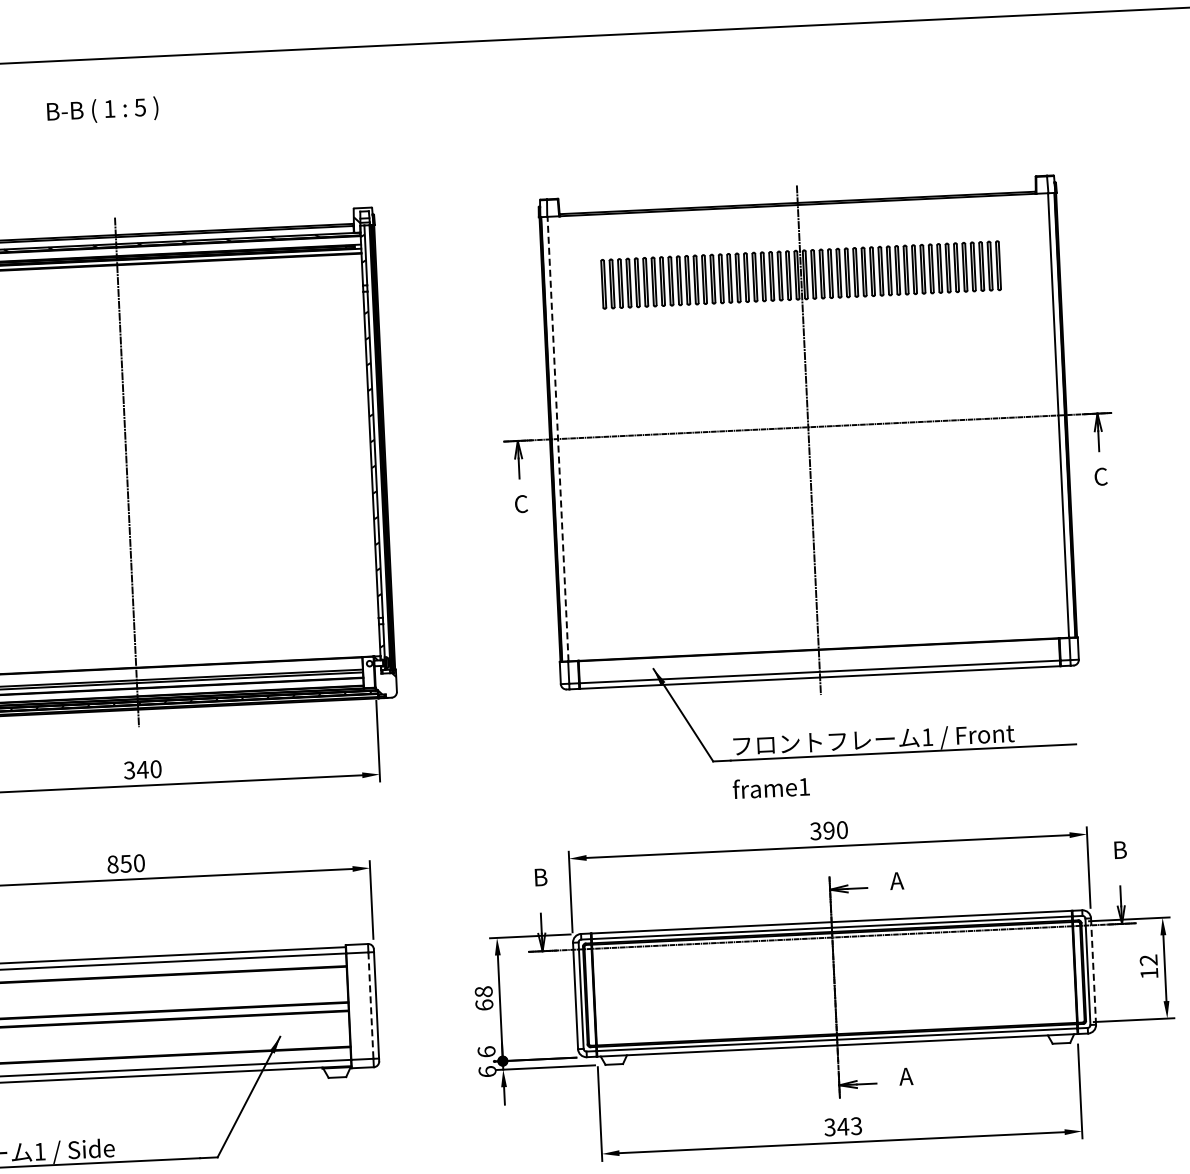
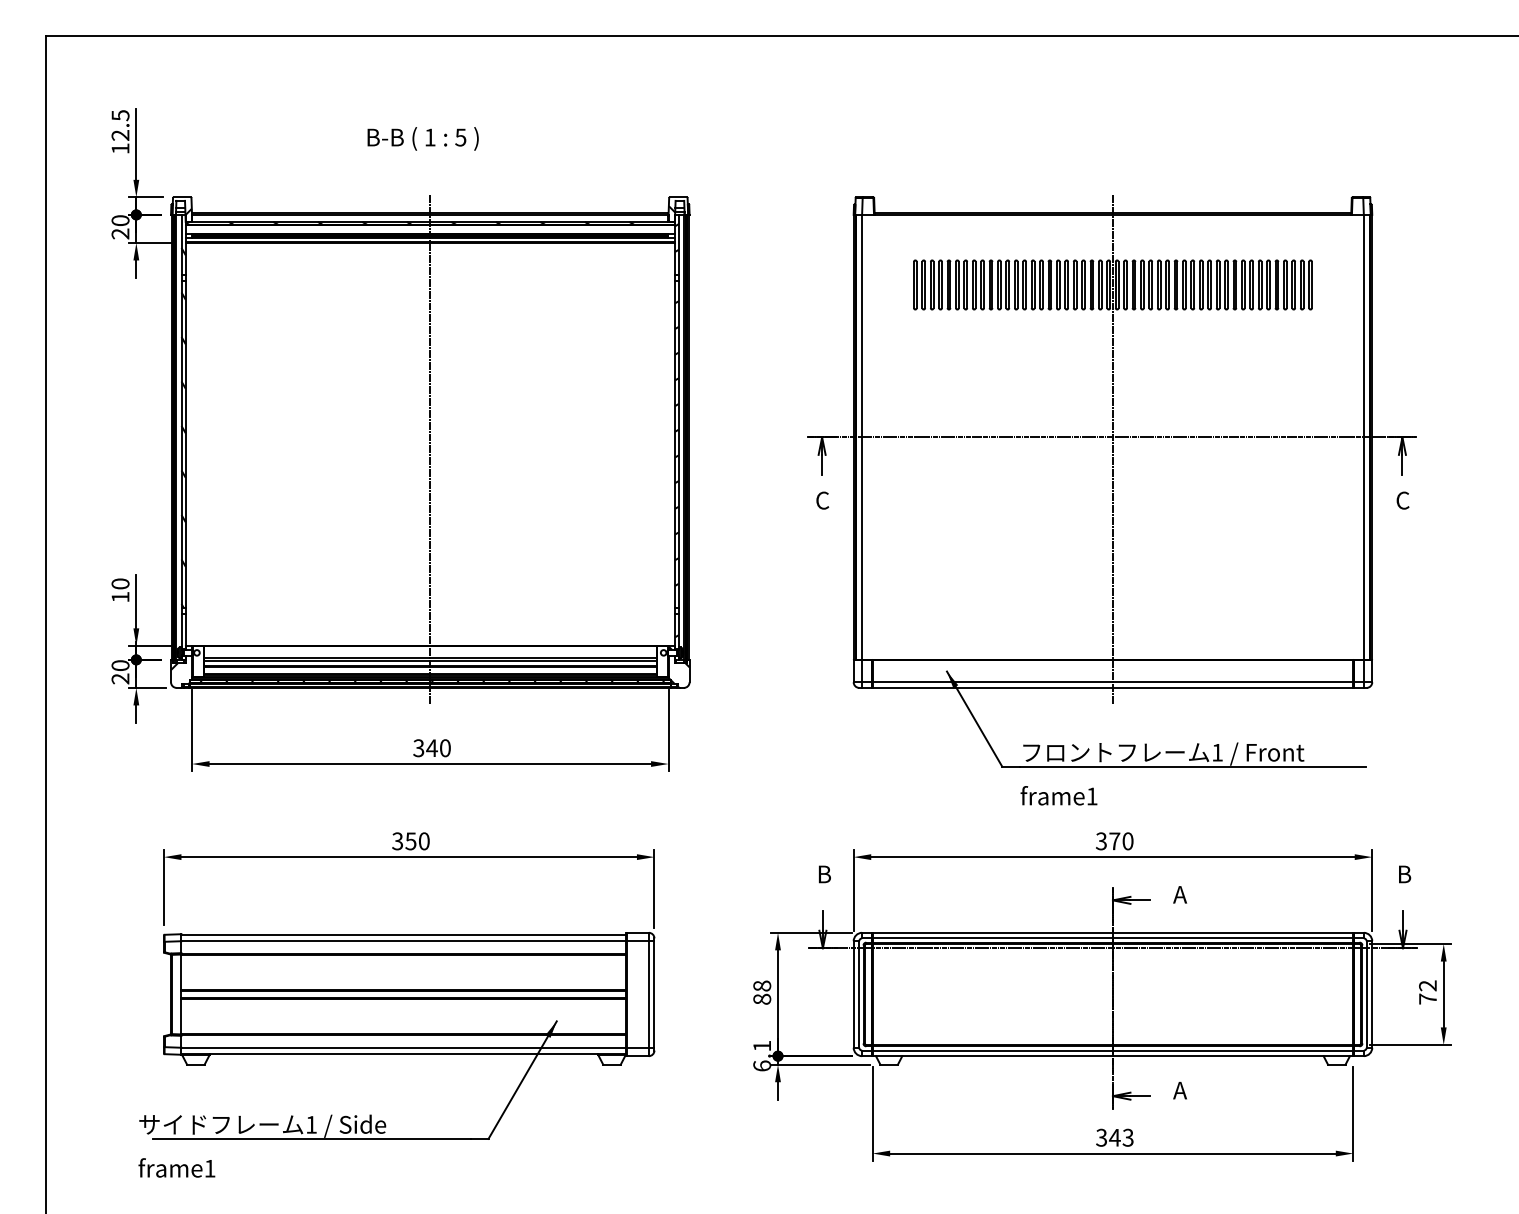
text: (102, 110) -> (422, 138), moved
line: (558, 438) -> (862, 436), dashed -> solid
text: (828, 830) -> (1114, 841), 390 -> 370
text: (112, 864) -> (397, 841), 850 -> 350
line: (1093, 970) -> (1372, 993), dashed -> solid
text: (1148, 972) -> (1427, 998), 12 -> 72
text: (484, 1004) -> (762, 998), 68 -> 88
line: (370, 1005) -> (648, 994), dashed -> solid
text: (486, 1051) -> (762, 1045), 6.6 -> 6.1

